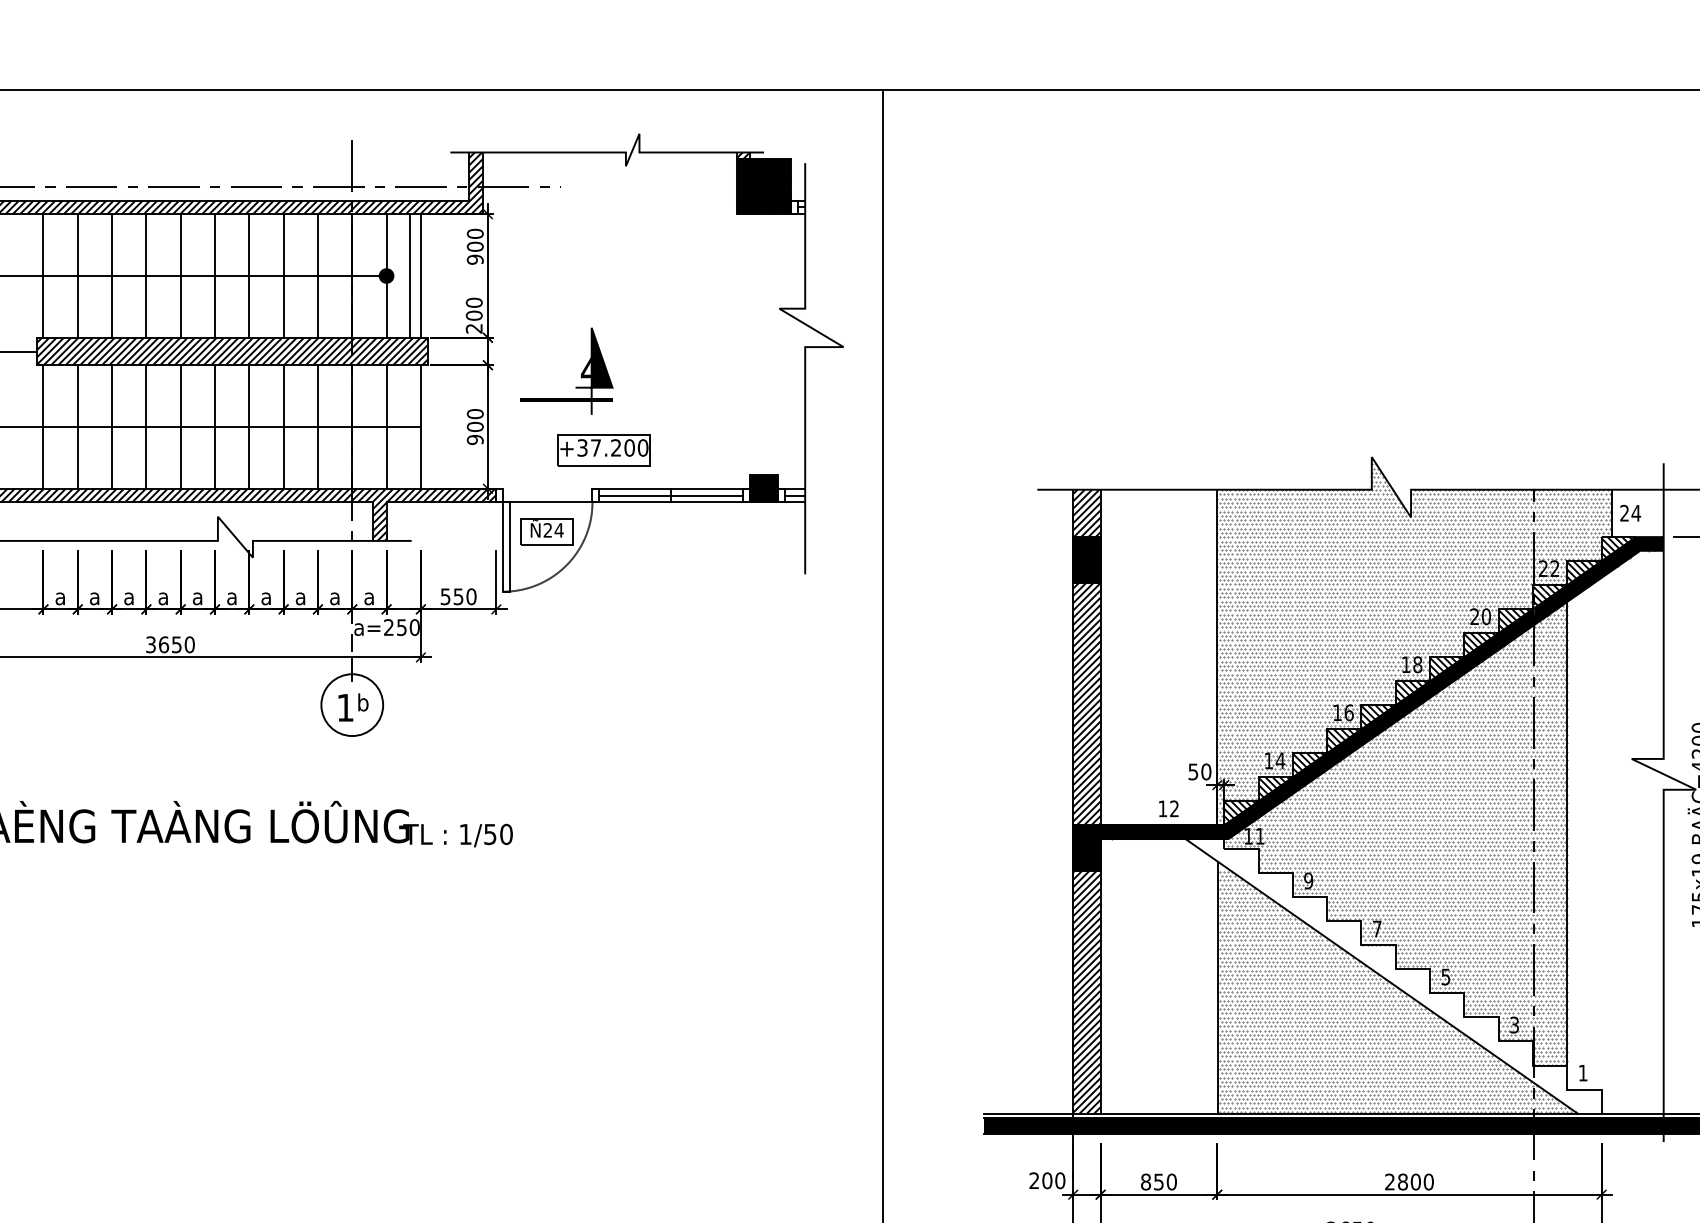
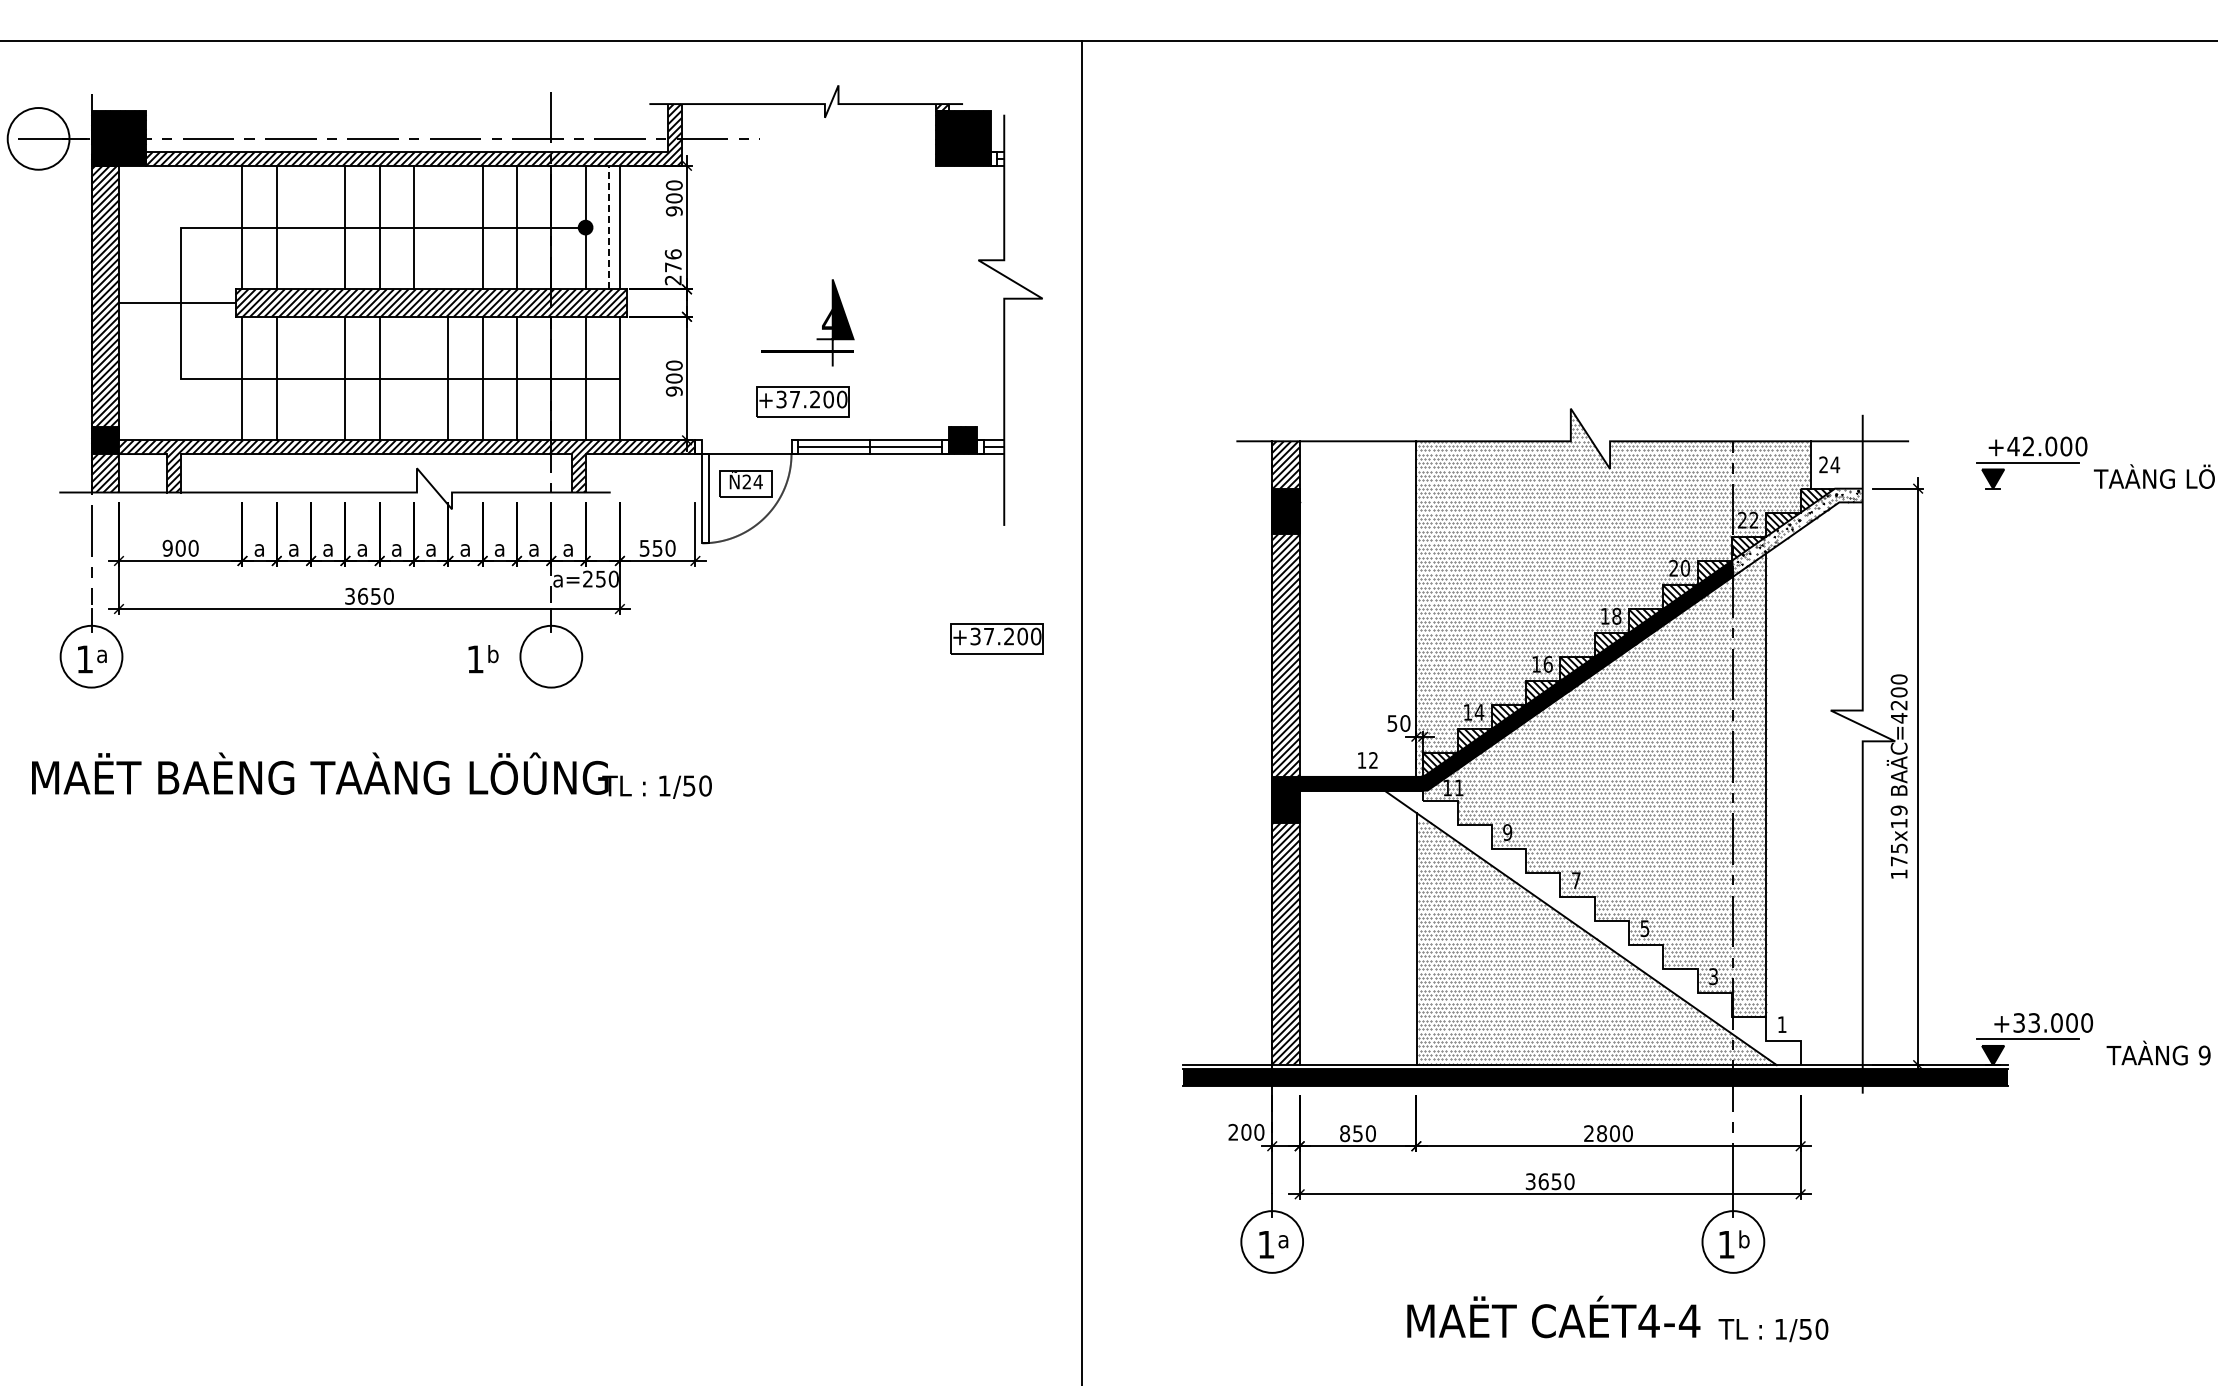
line: (112, 275) -> (311, 227), removed
line: (249, 275) -> (448, 227), removed
line: (409, 275) -> (608, 227), solid -> dashed
text: (473, 308) -> (672, 260), 200 -> 276
part: (581, 372) -> (822, 324), moved
line: (112, 426) -> (311, 378), removed
line: (215, 426) -> (414, 378), removed
fill: (1598, 580) -> (1797, 532), removed
part: (797, 686) -> (996, 638), added
text: (353, 707) -> (483, 659), moved

